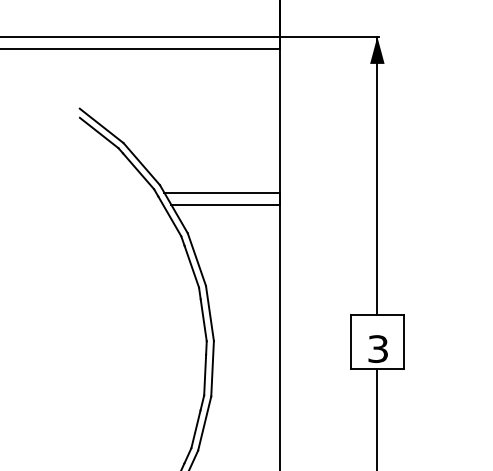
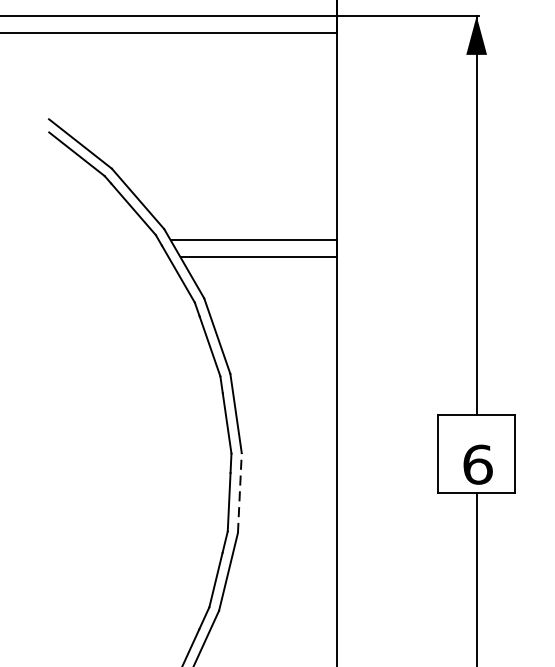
text: (378, 348) -> (478, 463), 3 -> 6
line: (212, 368) -> (239, 492), solid -> dashed

